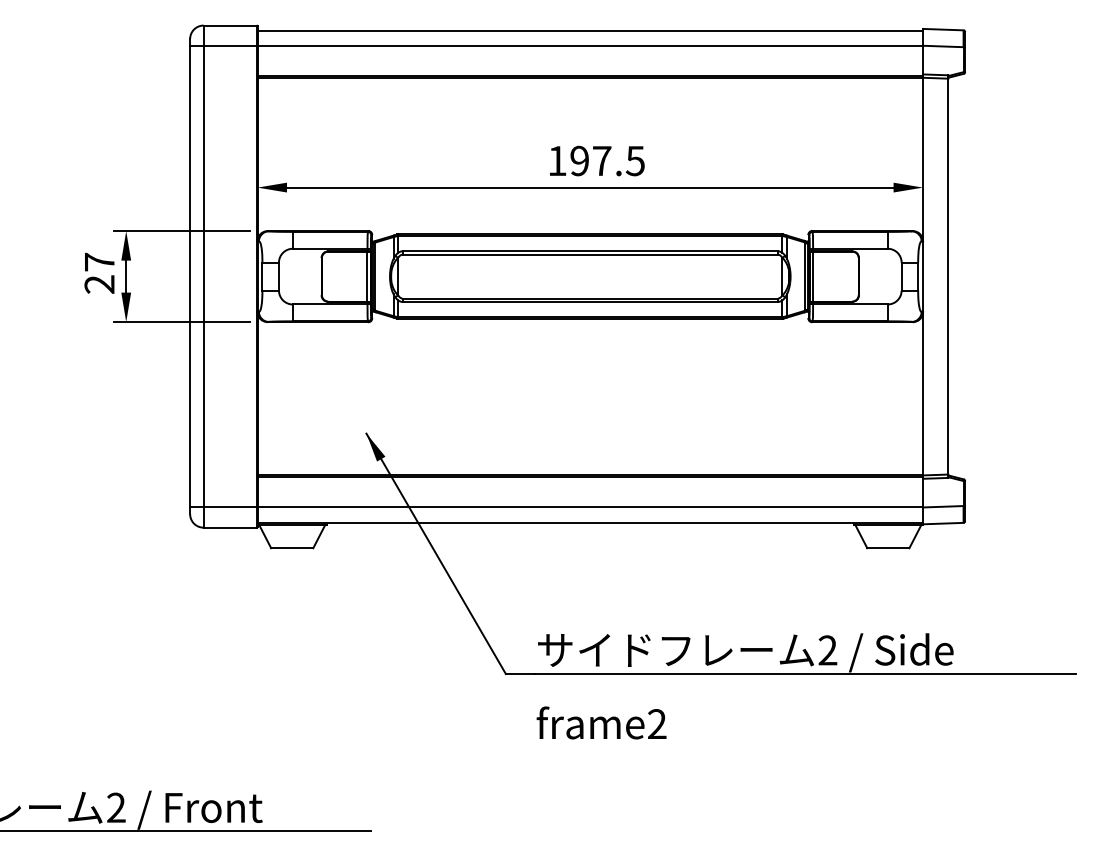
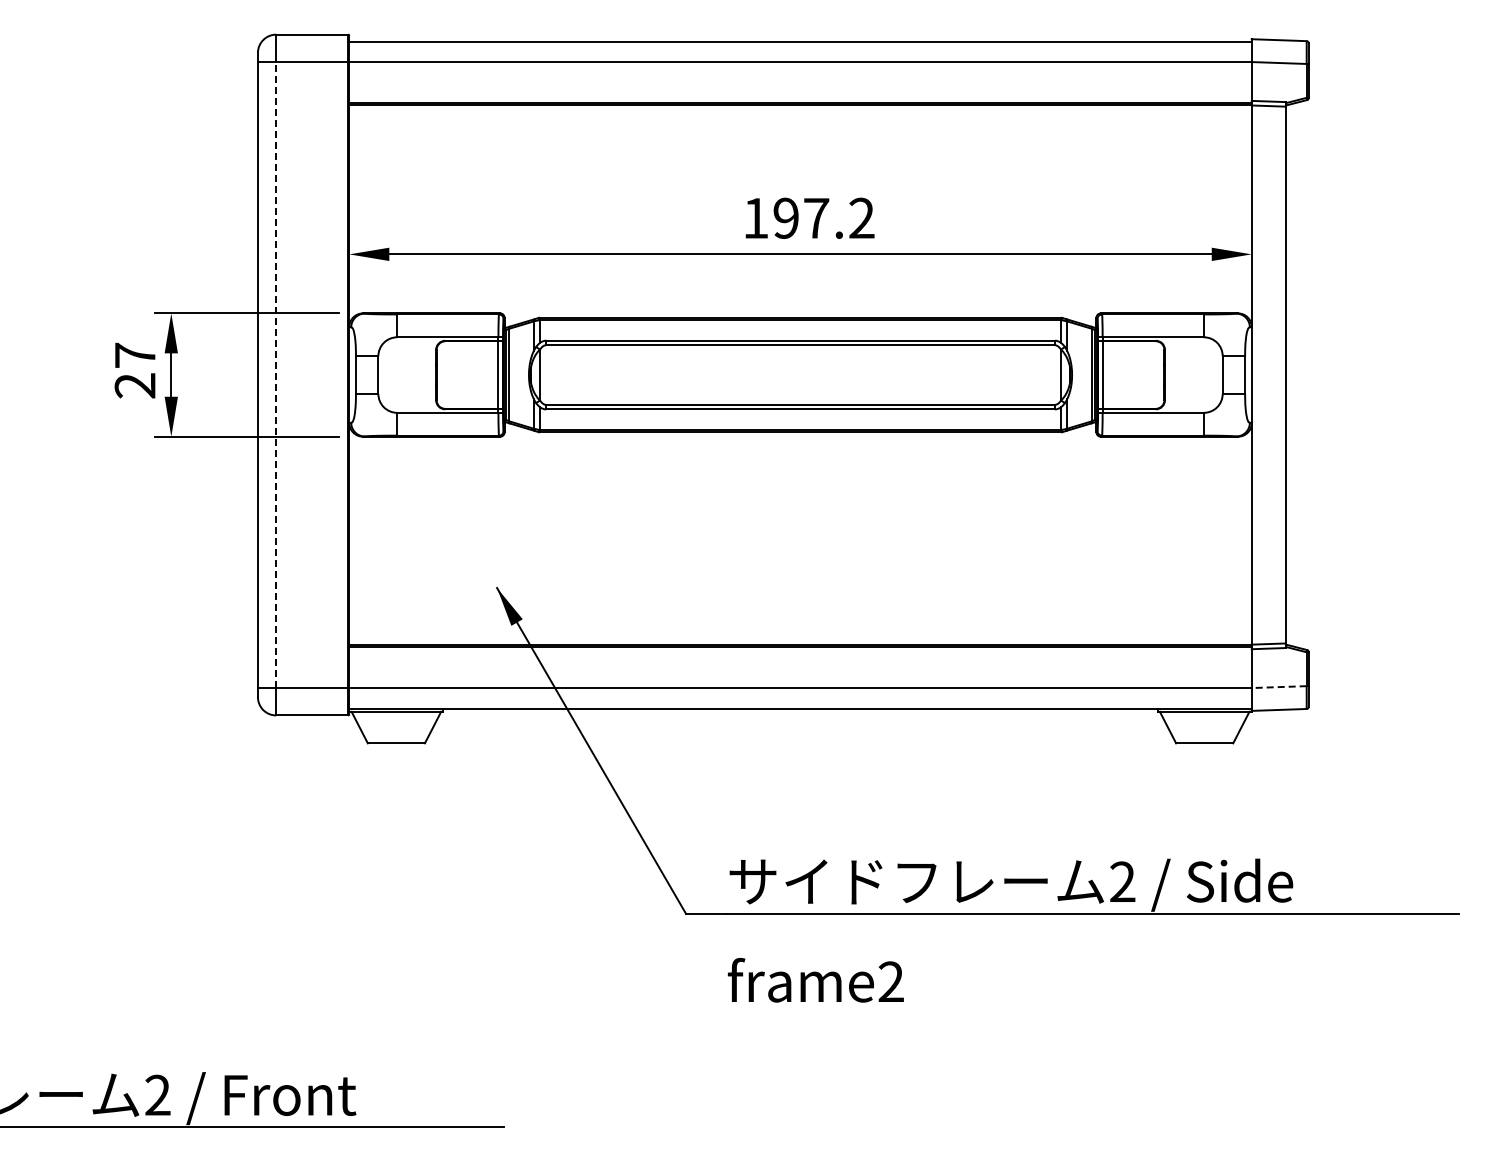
text: (635, 160) -> (861, 217), 197.5 -> 197.2
line: (203, 276) -> (276, 375), solid -> dashed
line: (942, 507) -> (1278, 687), solid -> dashed

